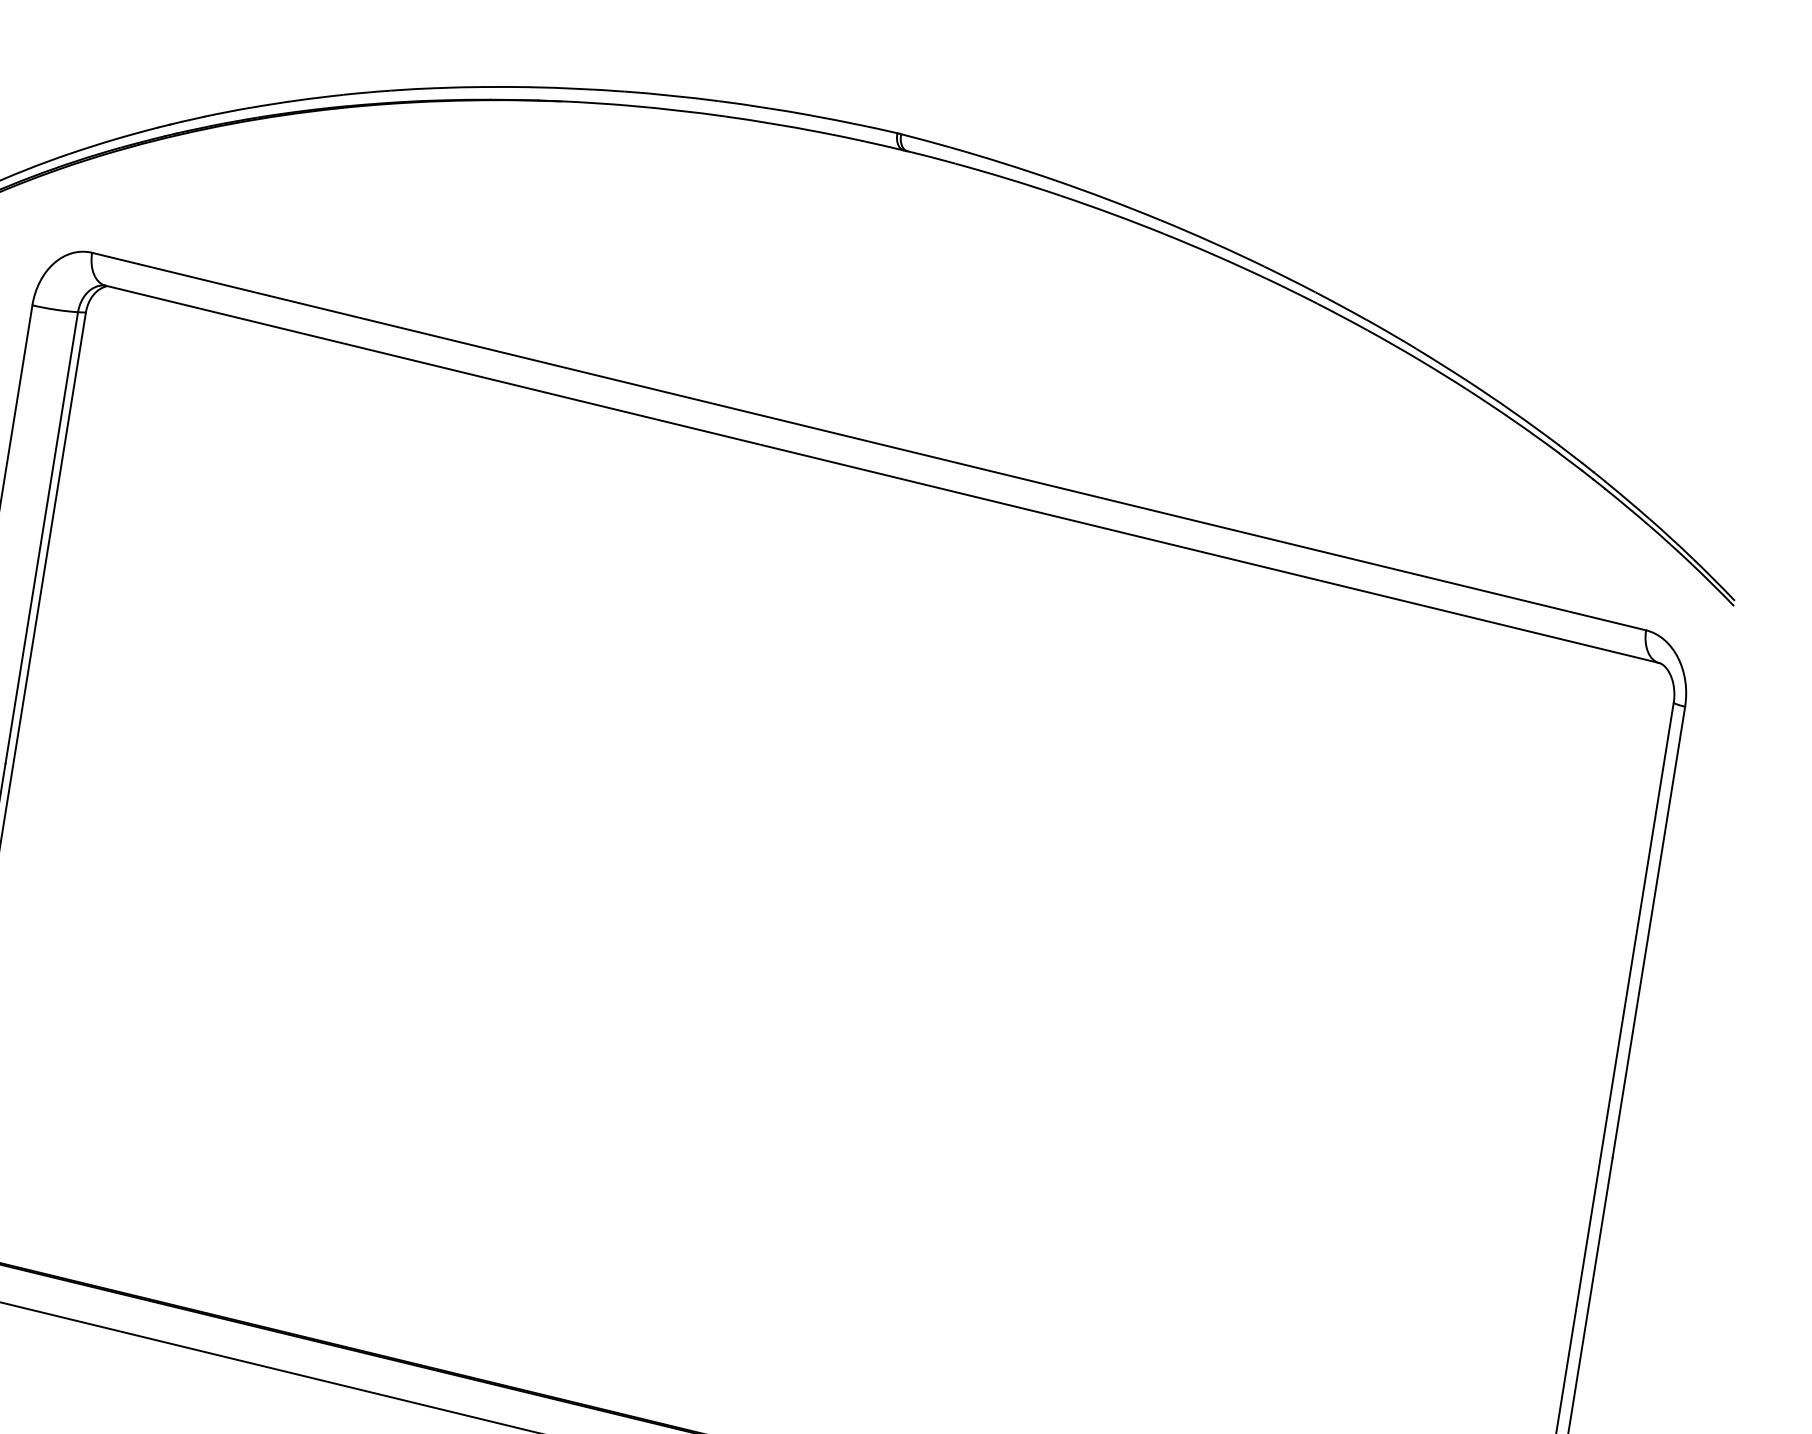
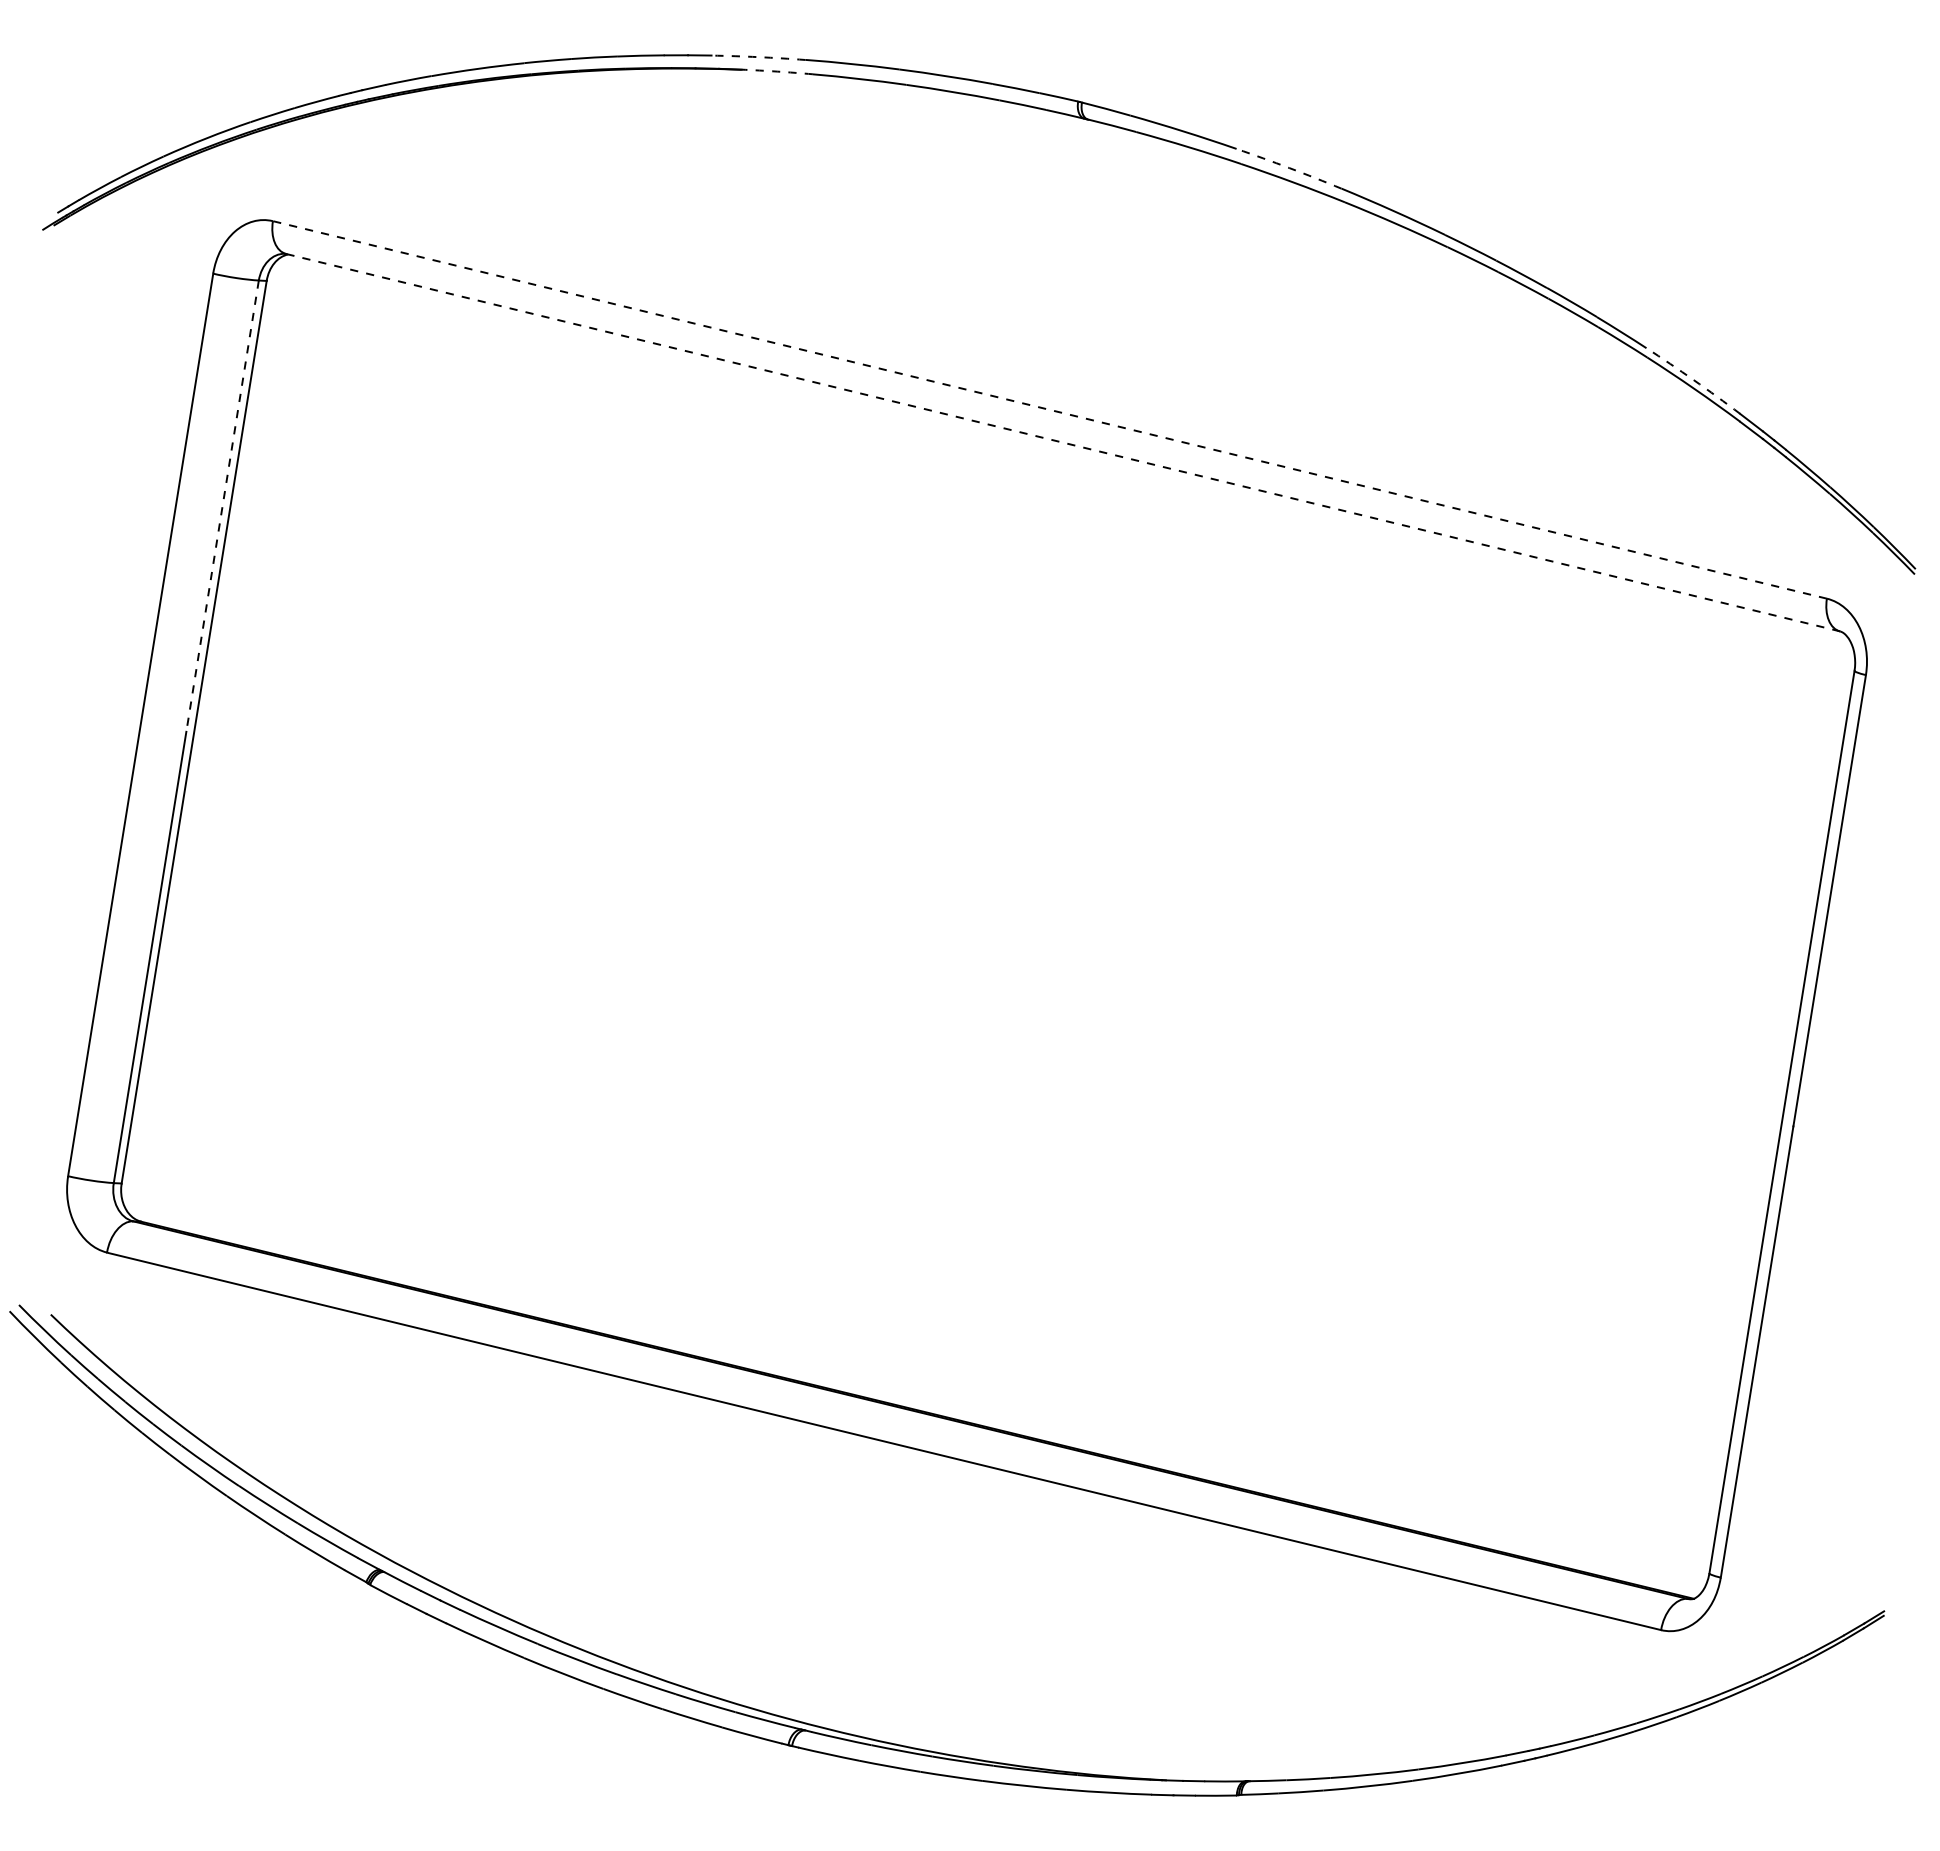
arc: (577, 89) -> (758, 57), solid -> dashed
arc: (596, 103) -> (777, 71), solid -> dashed
arc: (1108, 200) -> (1289, 168), solid -> dashed
arc: (1512, 412) -> (1693, 380), solid -> dashed
line: (868, 441) -> (1049, 409), solid -> dashed
line: (882, 474) -> (1063, 442), solid -> dashed
line: (41, 538) -> (222, 506), solid -> dashed

